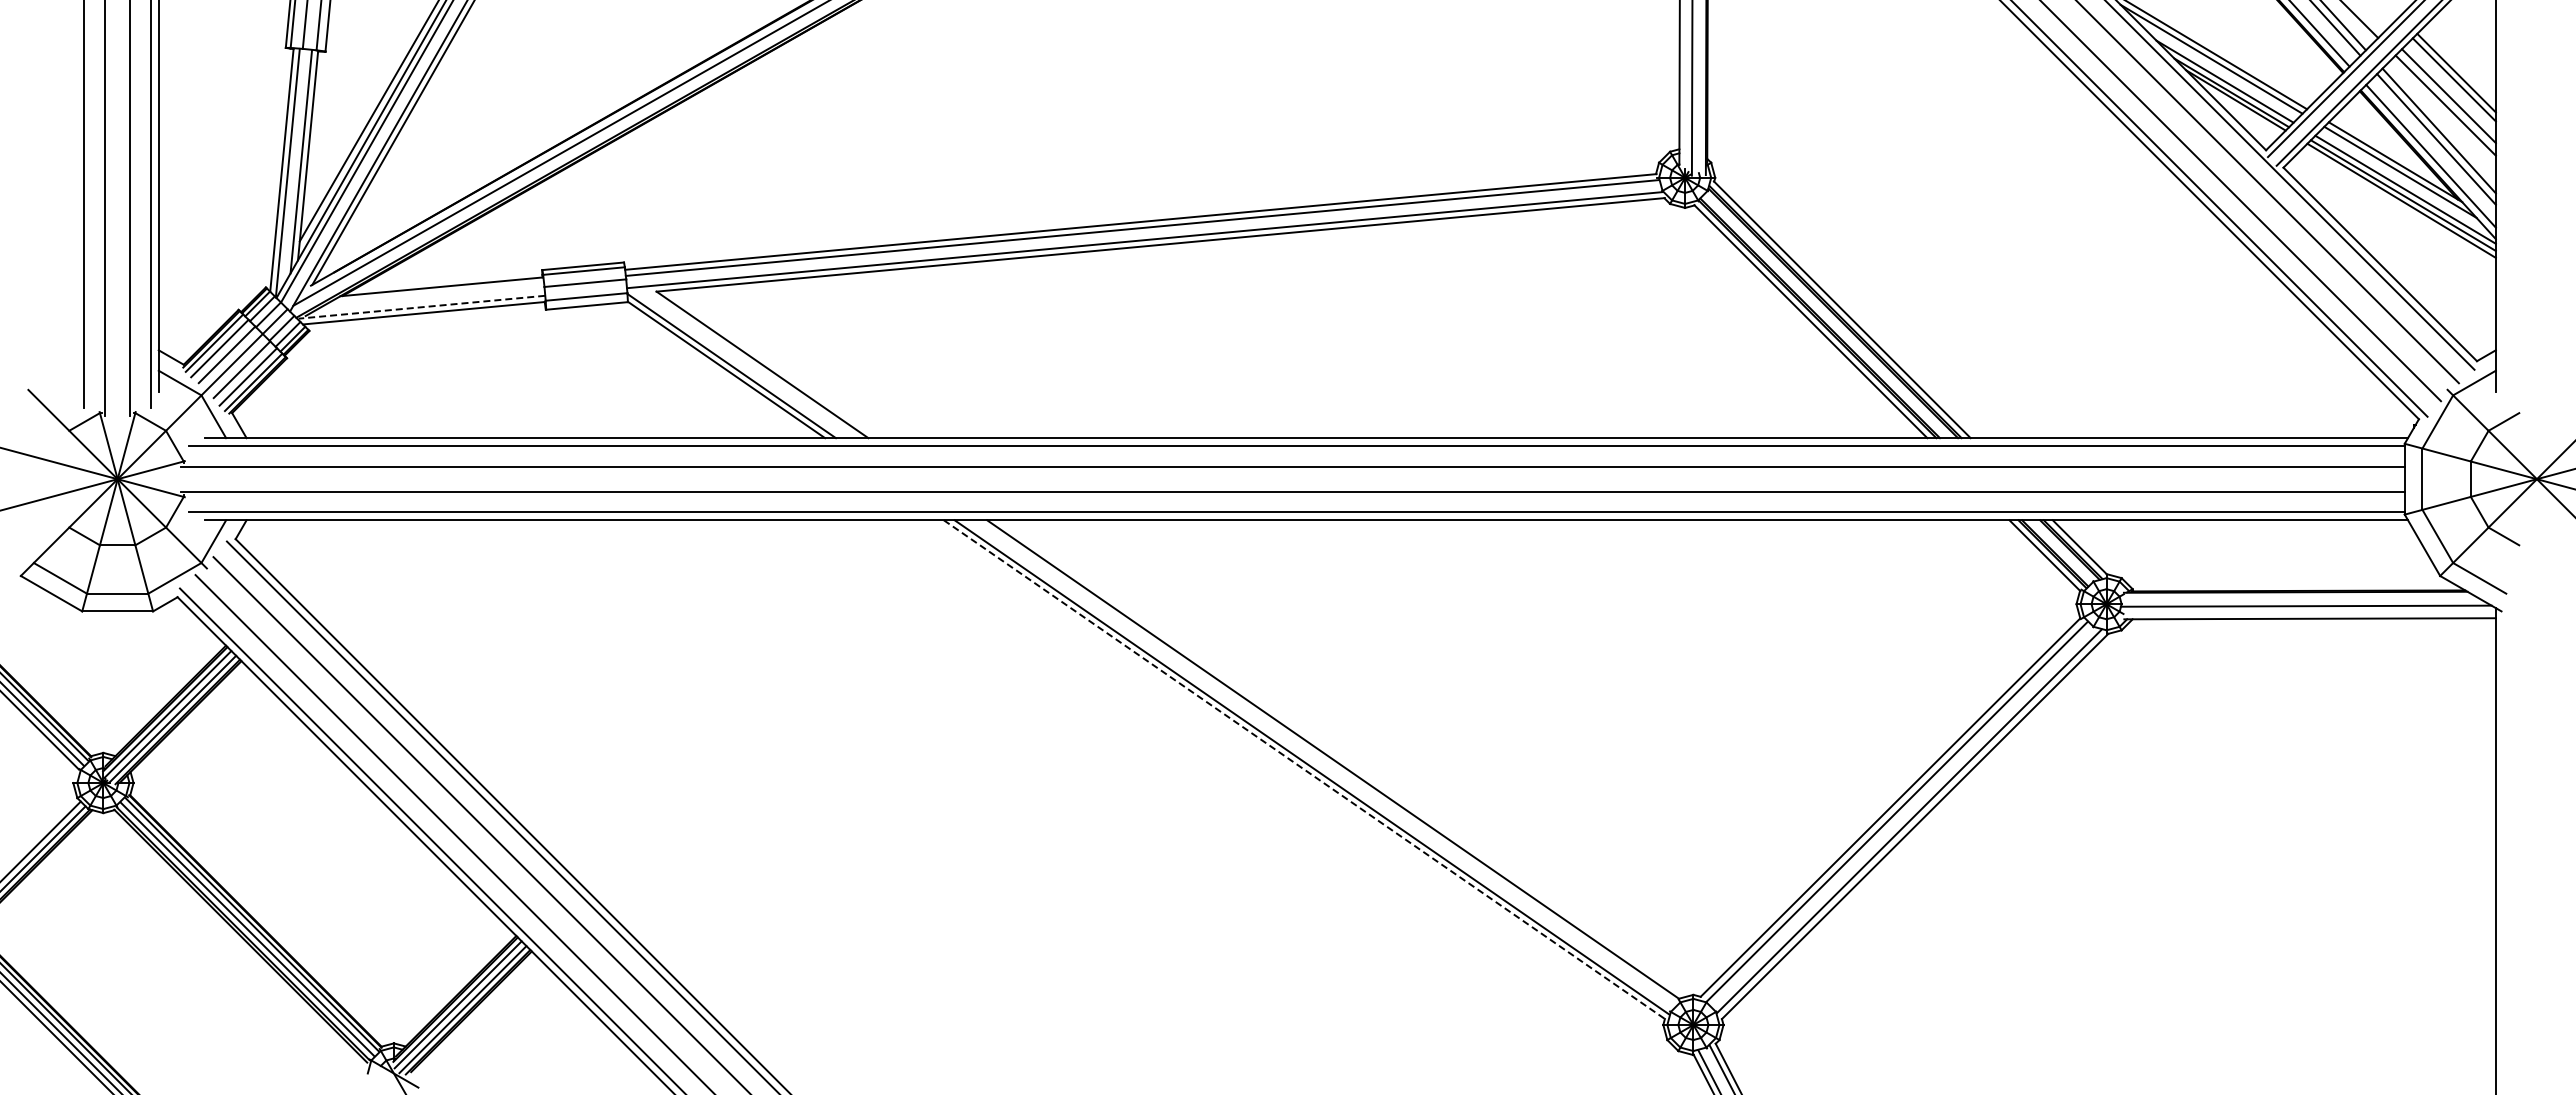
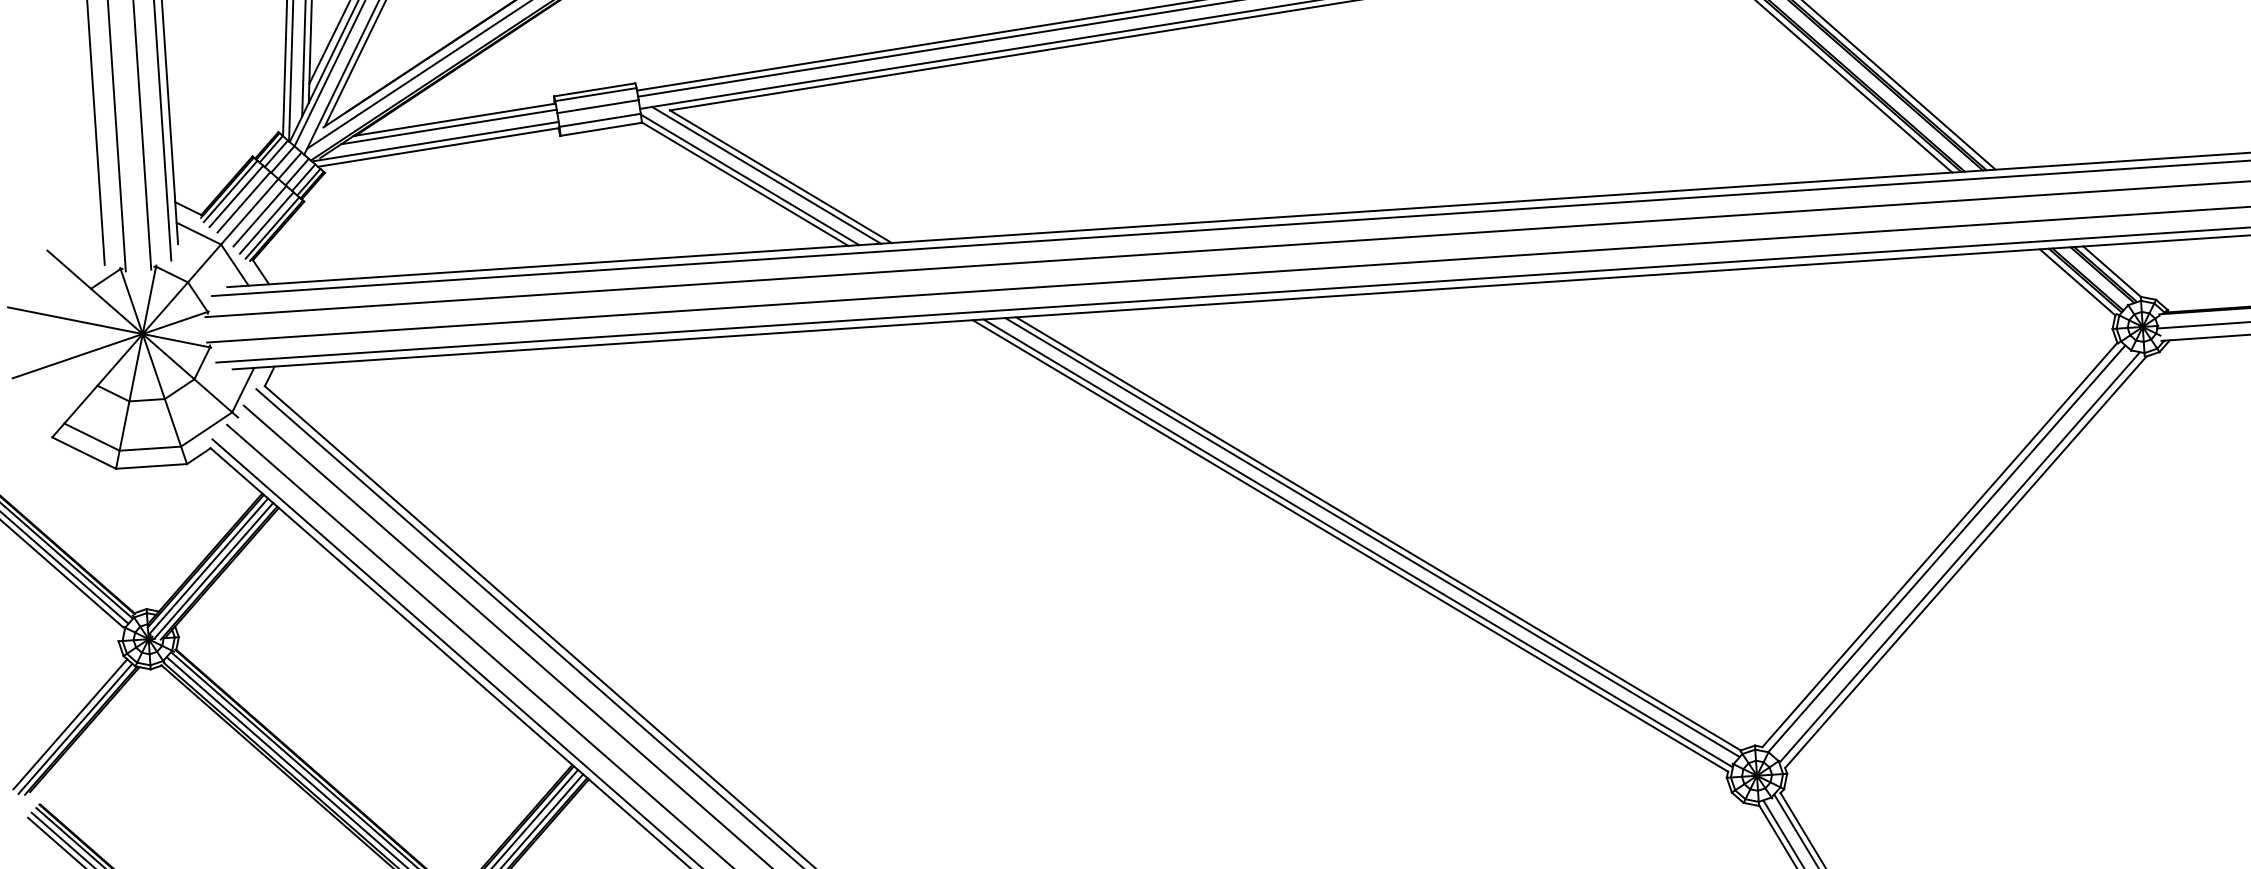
line: (435, 293) -> (448, 126), added
line: (421, 307) -> (435, 141), dashed -> solid
line: (748, 362) -> (766, 175), added
line: (1326, 762) -> (1372, 537), added
line: (1304, 769) -> (1350, 545), dashed -> solid

